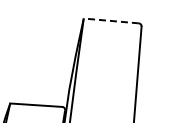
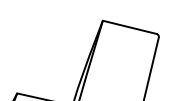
line: (111, 20) -> (130, 26), dashed -> solid

